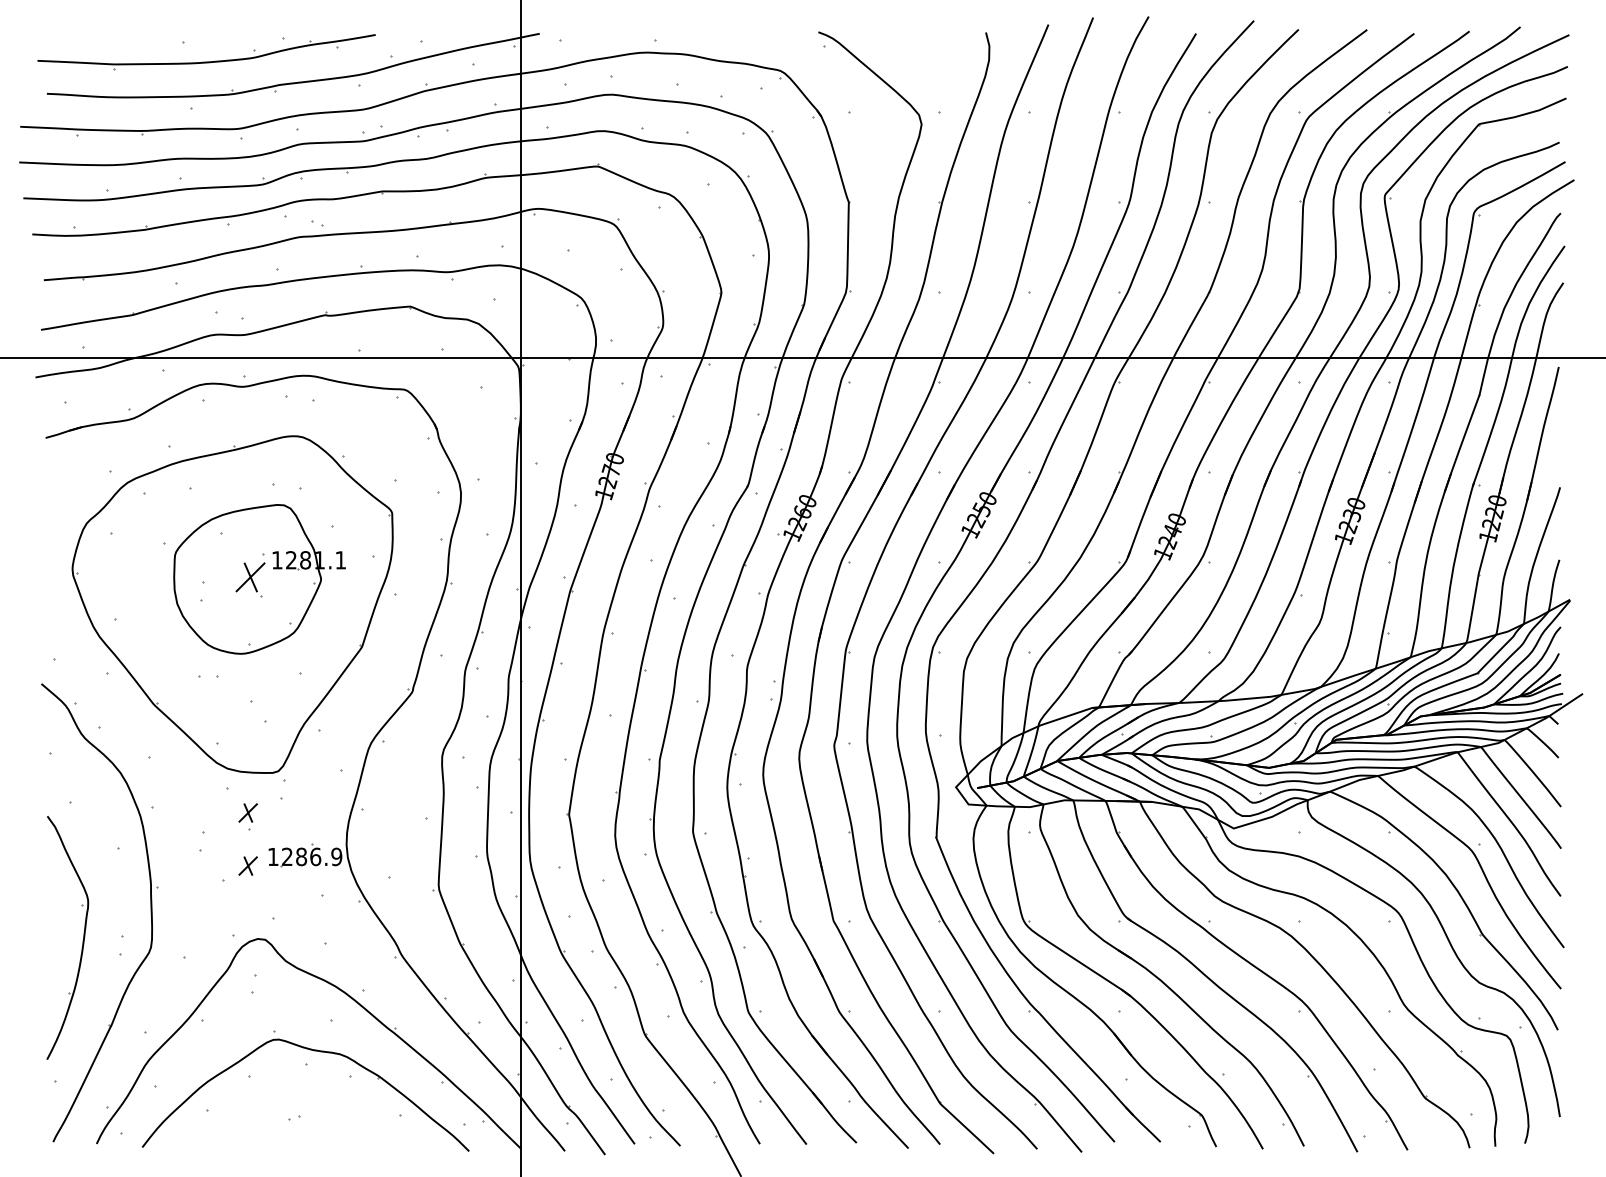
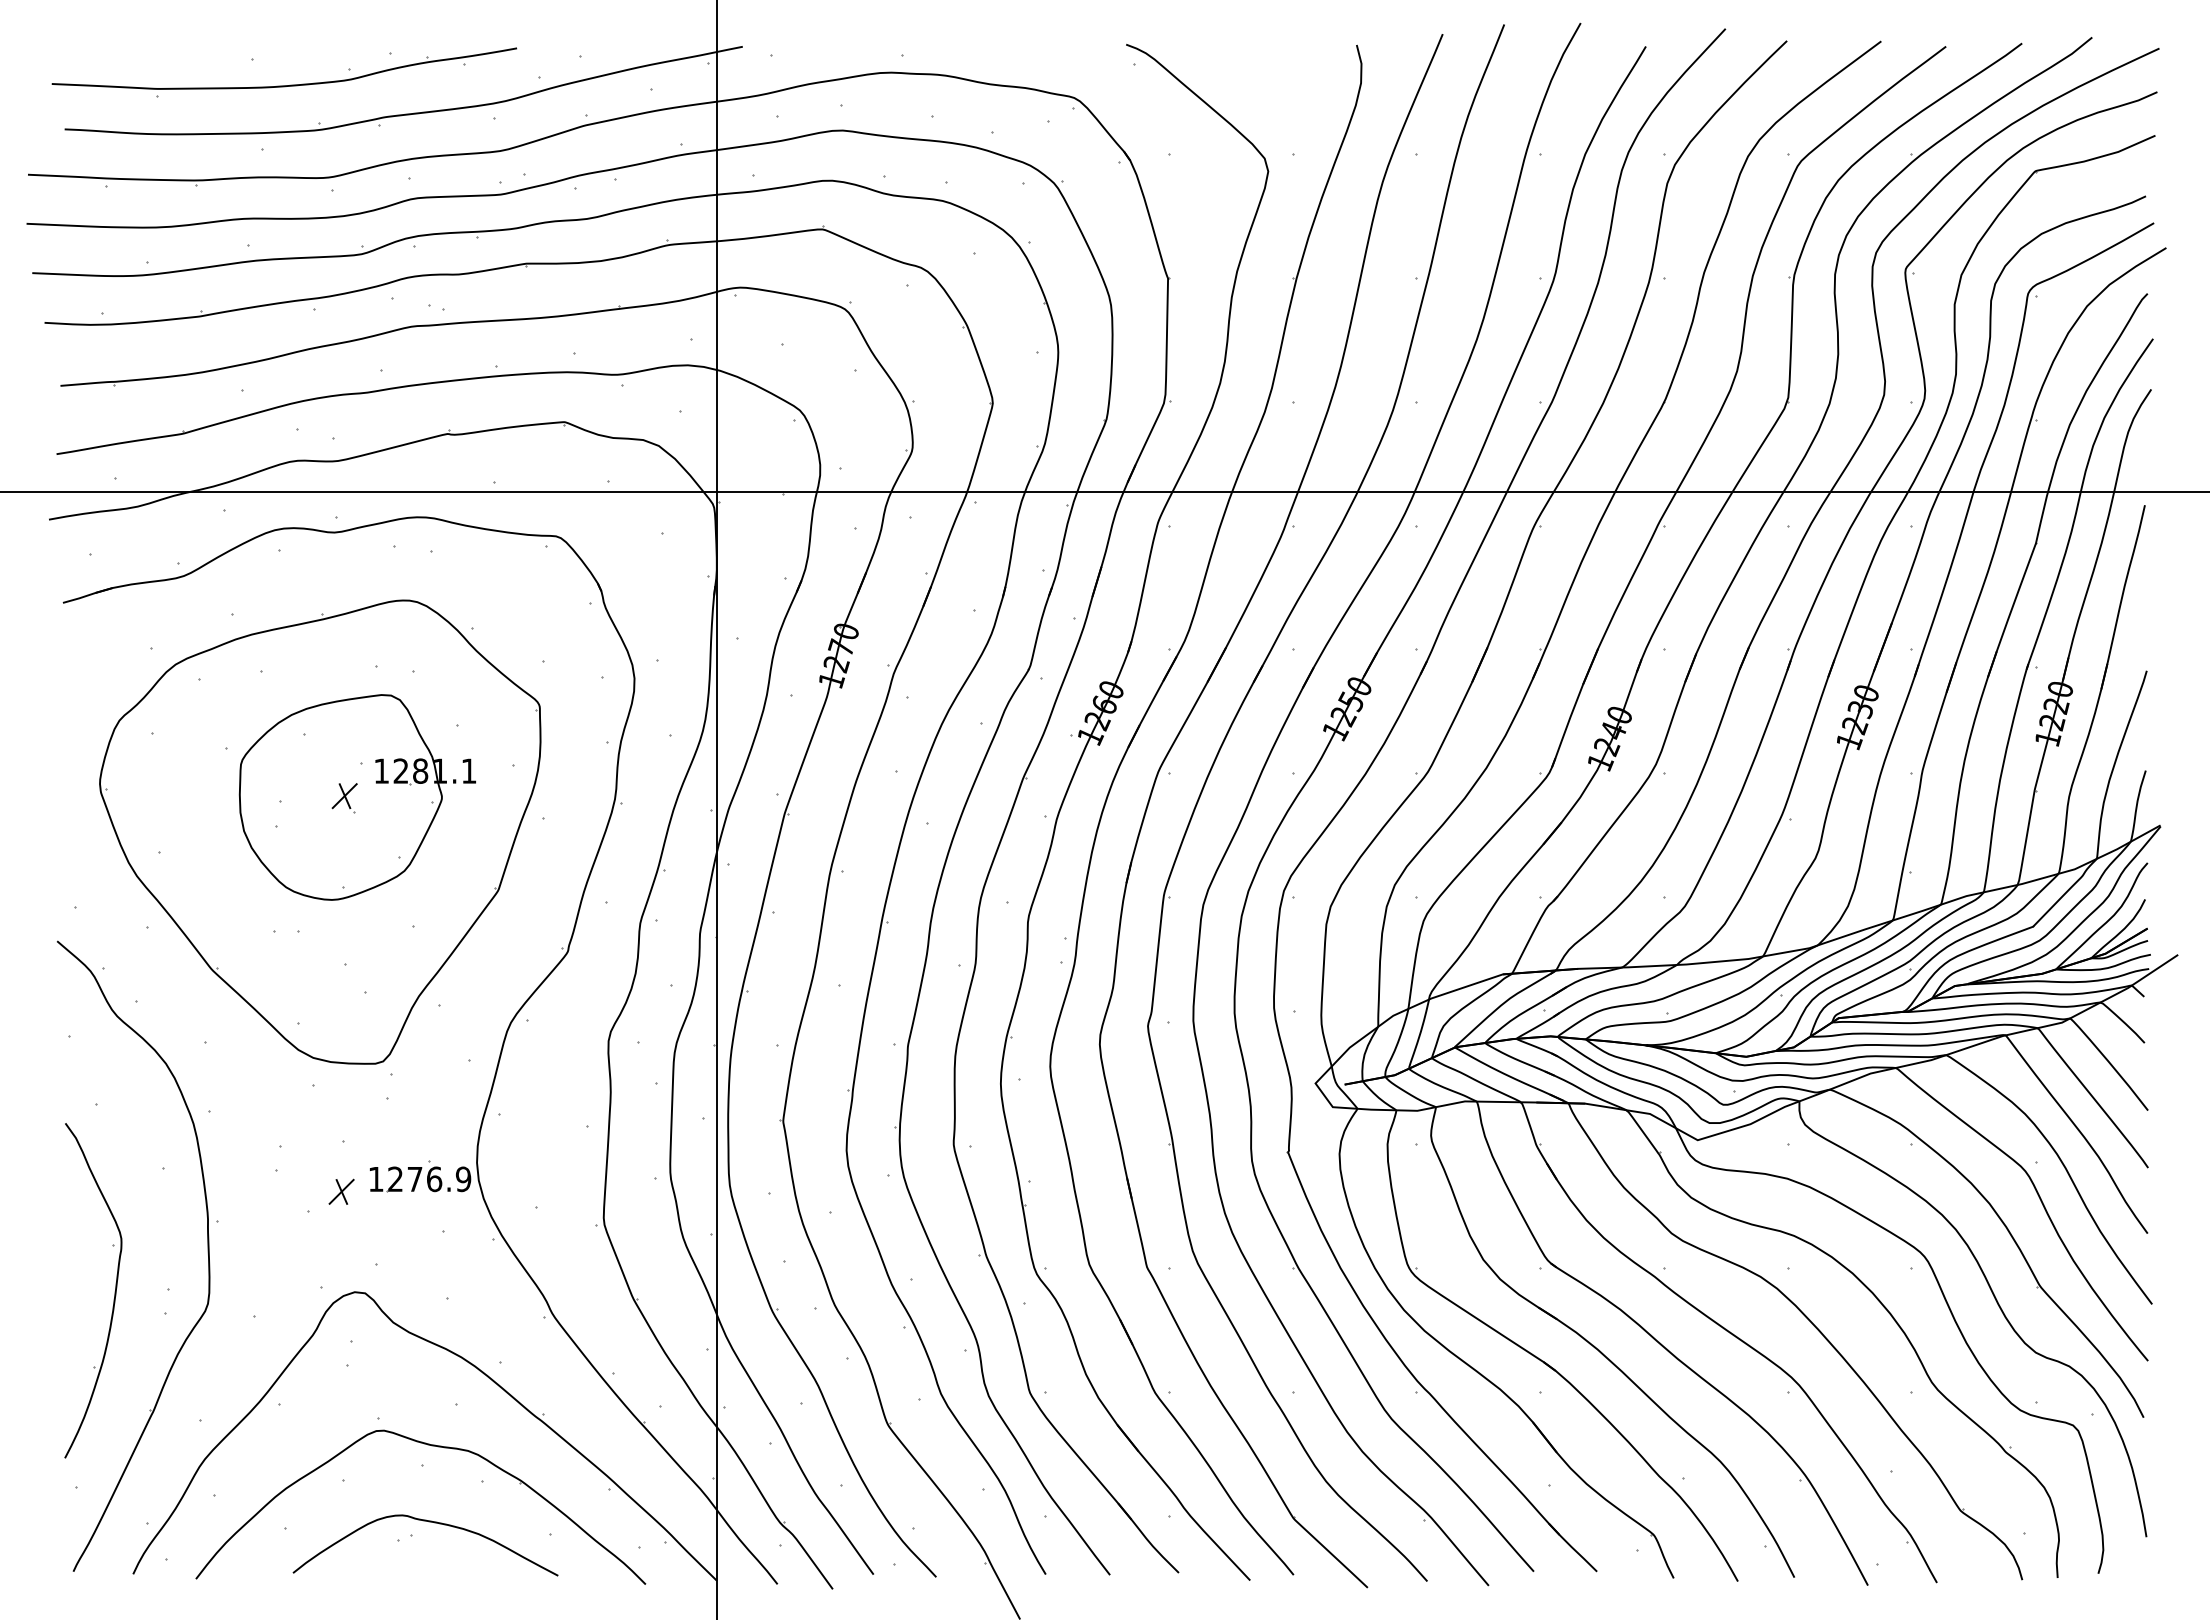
part: (250, 580) -> (344, 798), size x0.62
part: (248, 812) -> (341, 1118), removed
text: (301, 857) -> (414, 1179), 1286.9 -> 1276.9
curve: (311, 1106) -> (428, 1522), added

